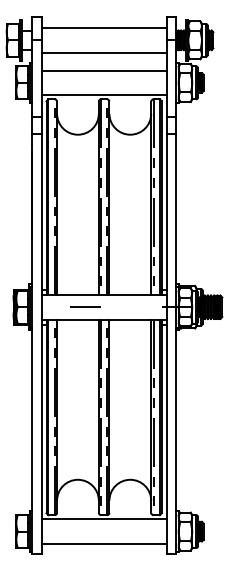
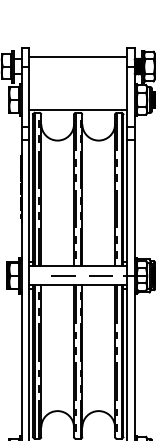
line: (103, 52) -> (77, 76), removed
line: (103, 70) -> (77, 90), removed
line: (133, 306) -> (101, 275), added

